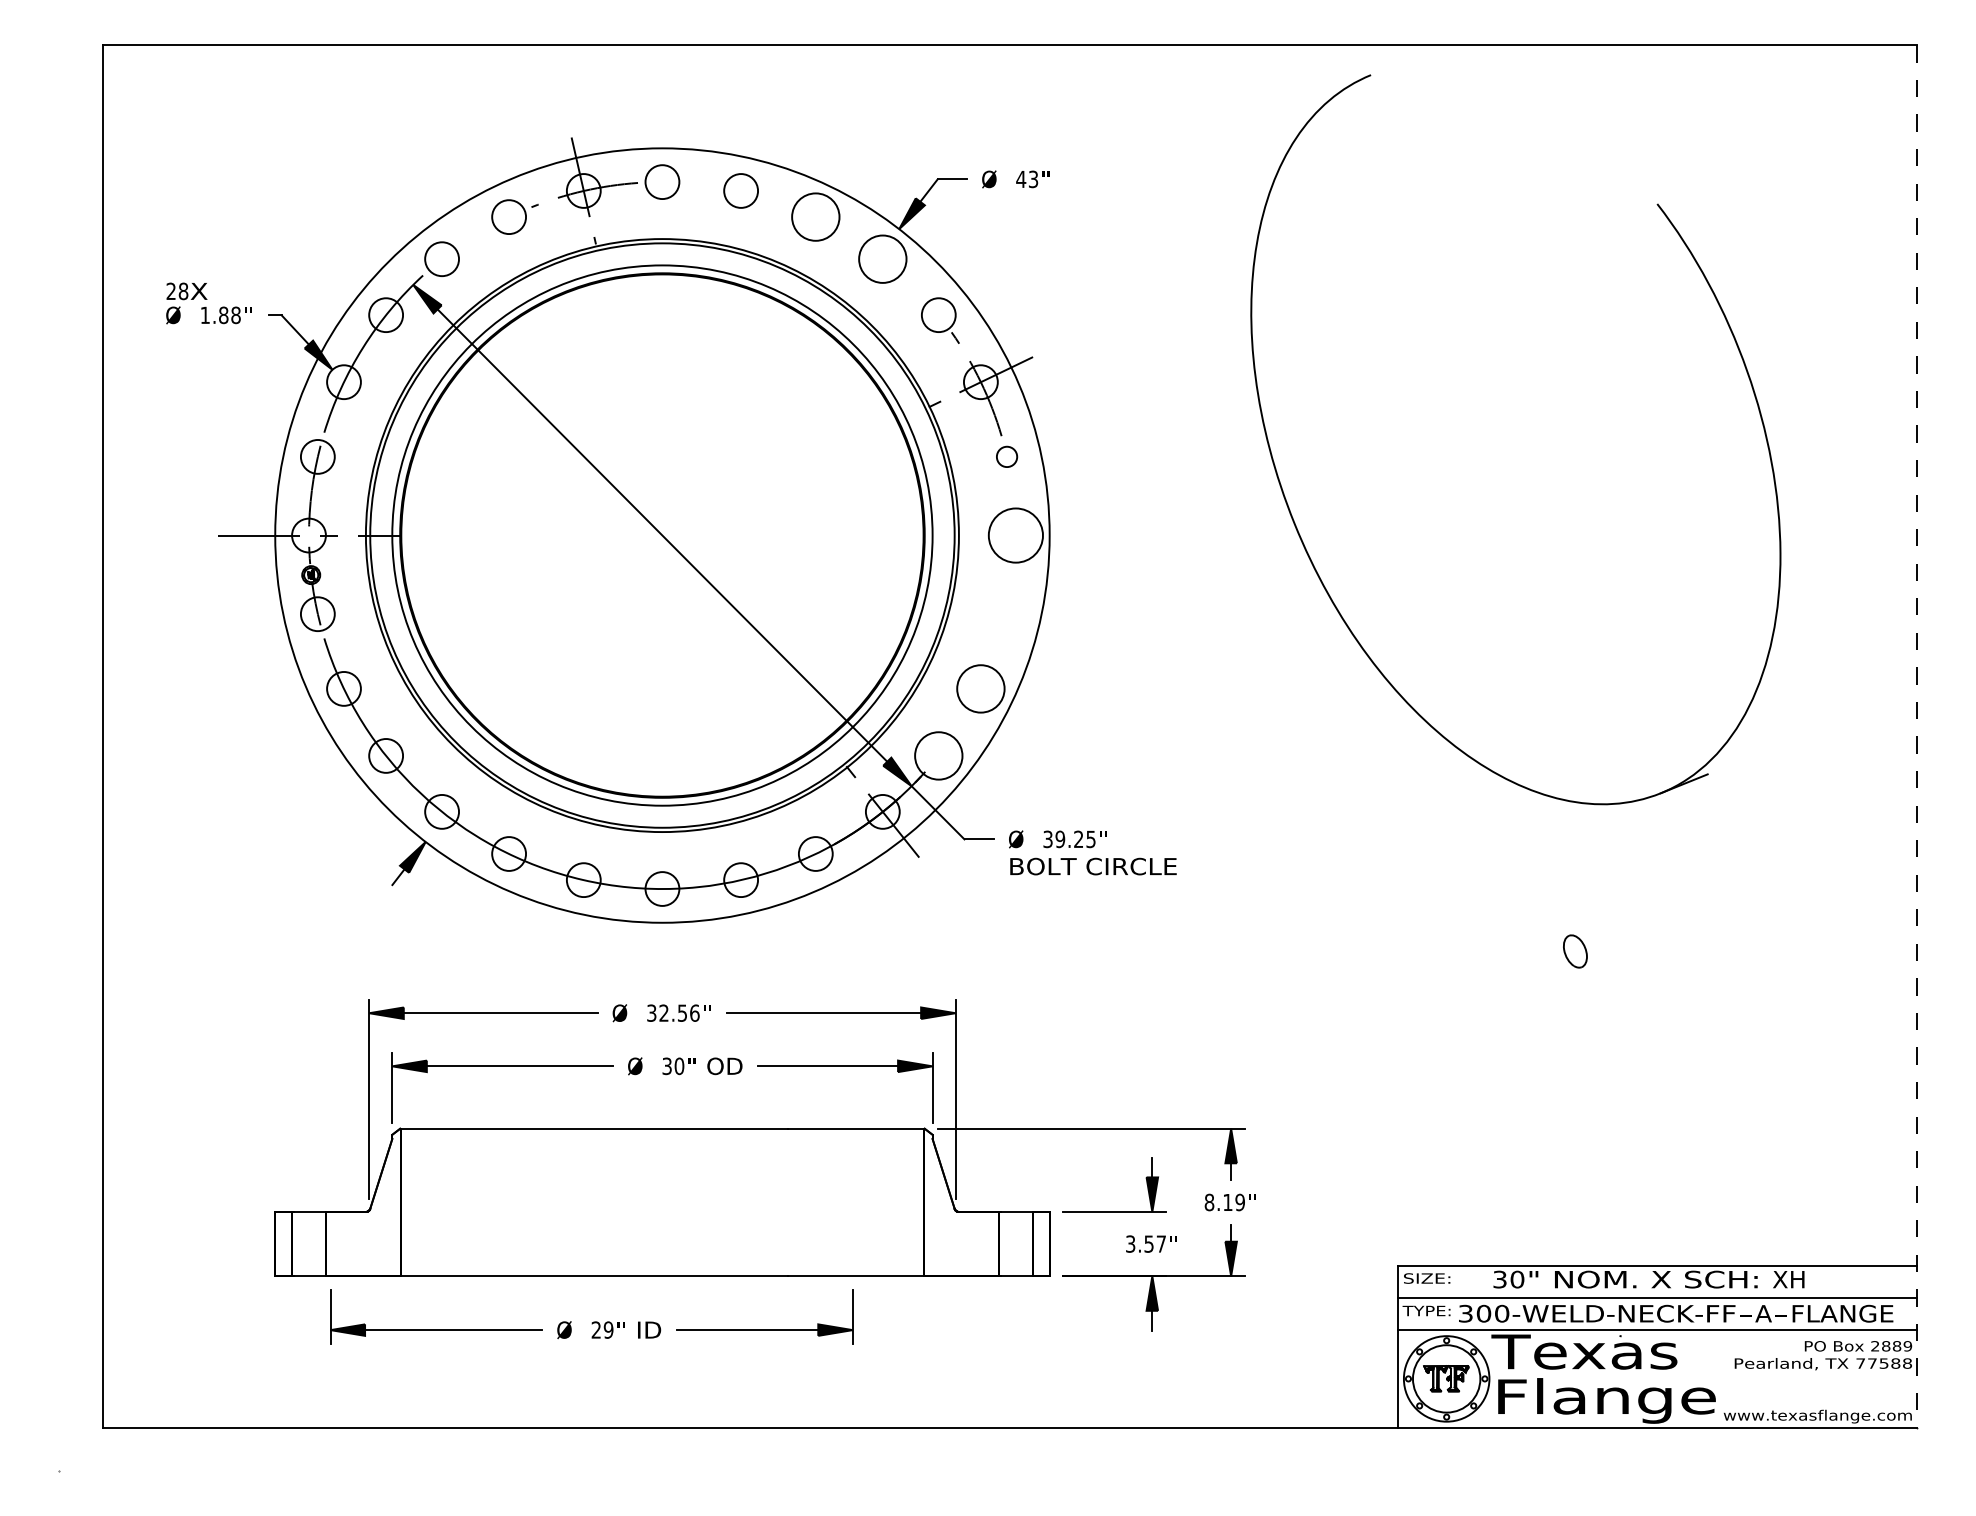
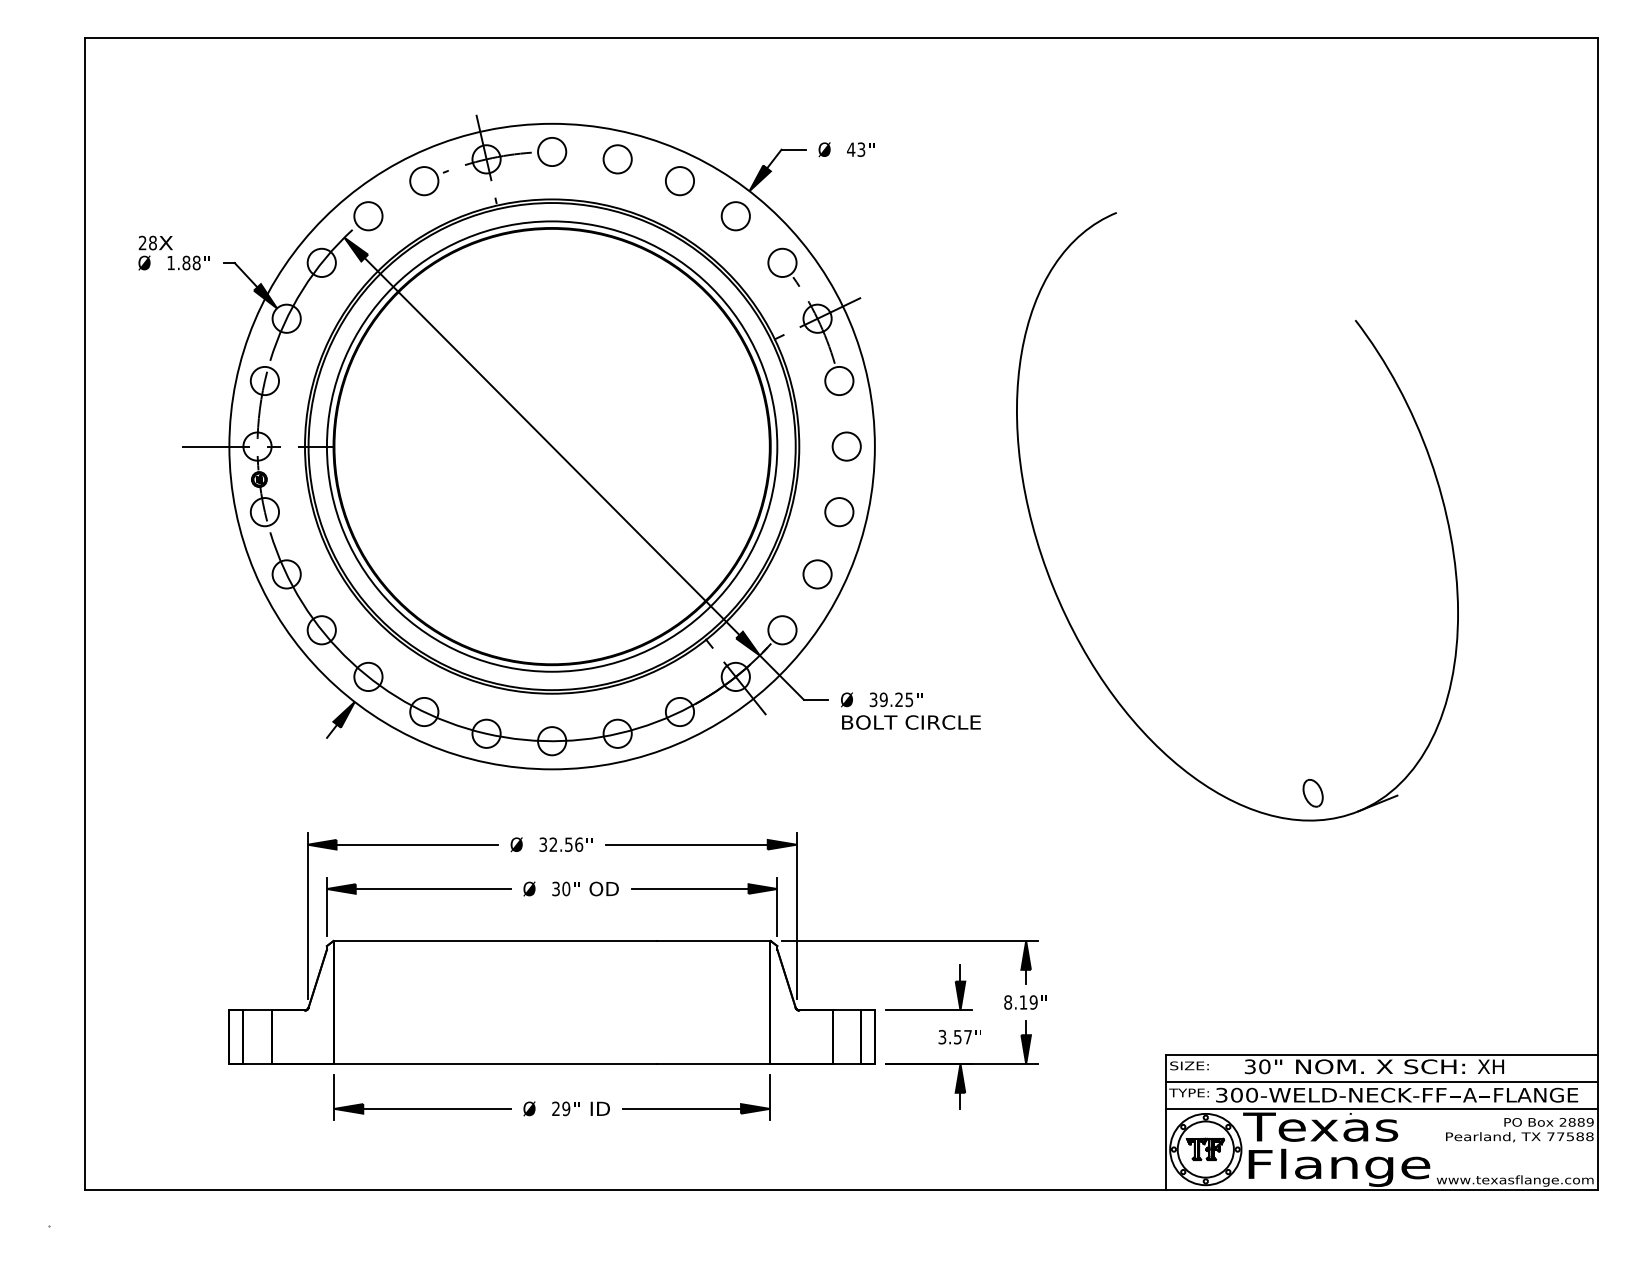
circle: (815, 217) -> (679, 181), size x0.71
circle: (882, 259) -> (735, 216), size x0.71
circle: (1007, 456) -> (839, 380), size x1.67
circle: (1015, 535) -> (846, 446), size x0.62
part: (1301, 535) -> (1058, 596), moved
circle: (1007, 614) -> (839, 512), added
circle: (980, 689) -> (817, 574), size x0.71
line: (1916, 737) -> (1597, 614), dashed -> solid
circle: (938, 756) -> (782, 630), size x0.71
part: (590, 1316) -> (551, 1097), moved

